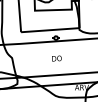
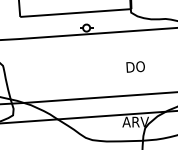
text: (56, 58) -> (134, 66), moved

